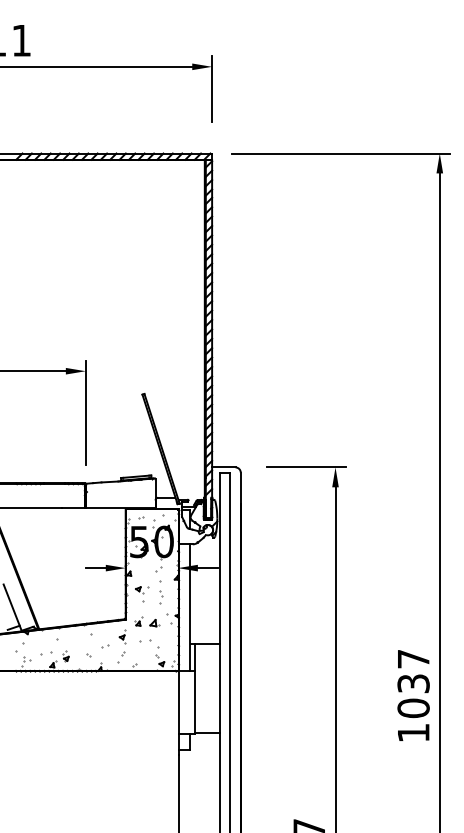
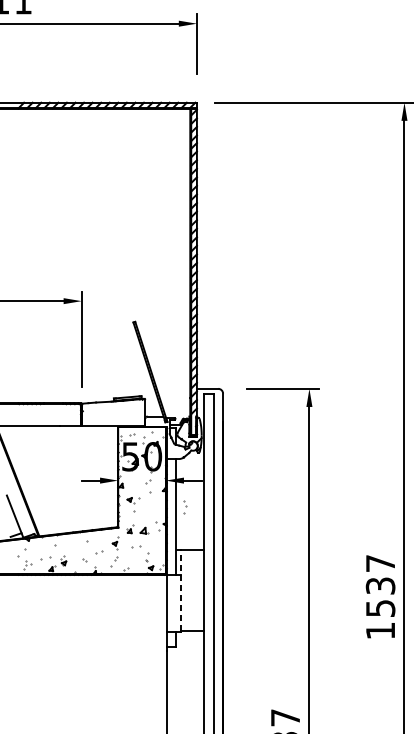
part: (161, 597) -> (185, 507), moved
line: (194, 688) -> (180, 590), solid -> dashed
text: (413, 708) -> (380, 608), 1037 -> 1537

